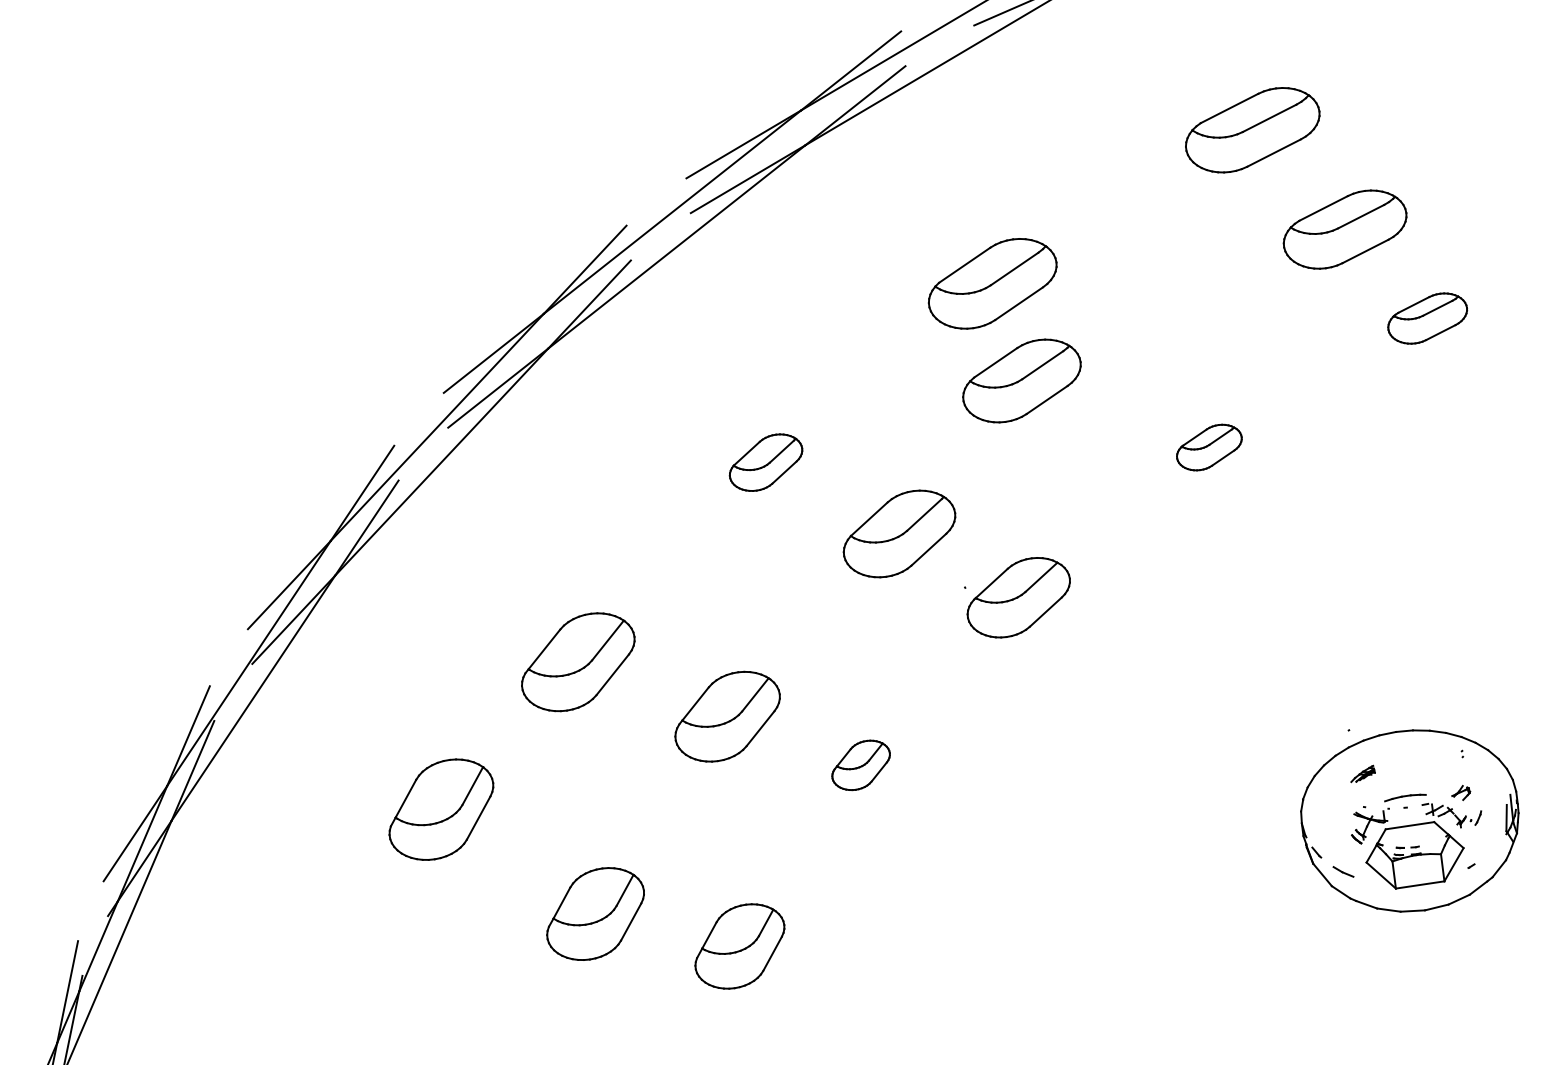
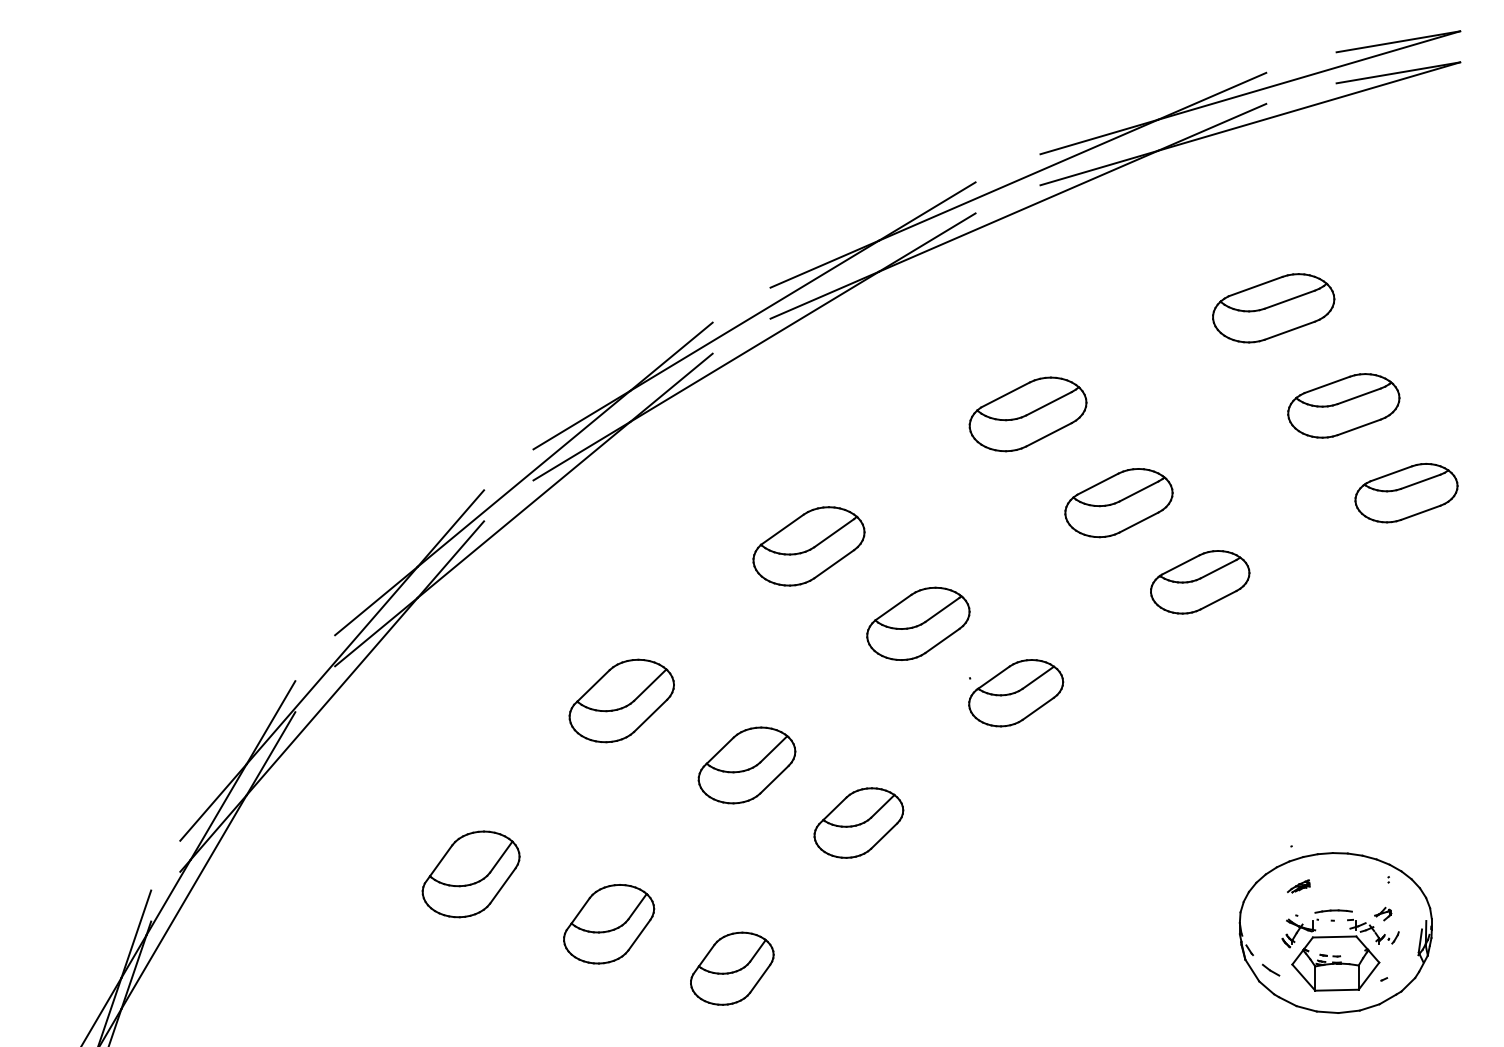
part: (1427, 318) -> (1406, 493), size x1.43
part: (1021, 381) -> (1118, 503), moved
part: (1209, 447) -> (1200, 582), size x1.67
part: (765, 462) -> (808, 546), size x1.67
part: (860, 764) -> (858, 822), size x1.67
part: (440, 809) -> (470, 874), moved

